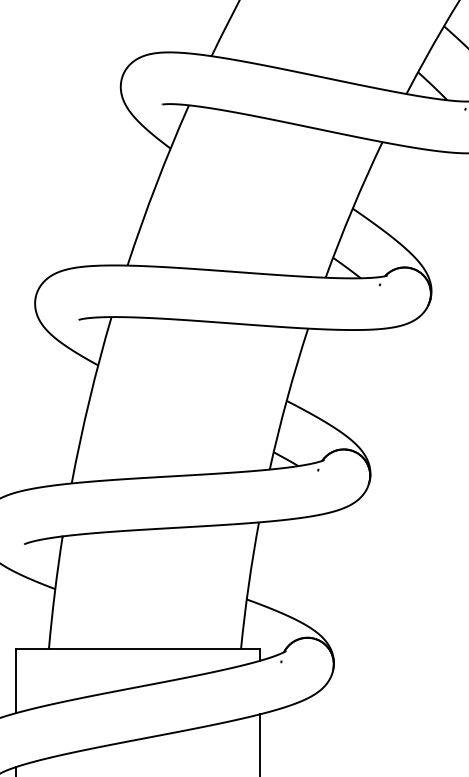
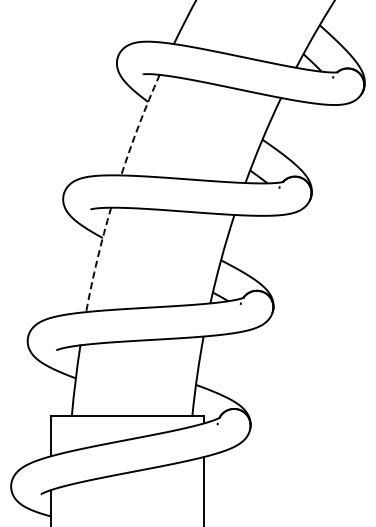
arc: (156, 184) -> (139, 124), solid -> dashed
arc: (89, 399) -> (97, 259), solid -> dashed

